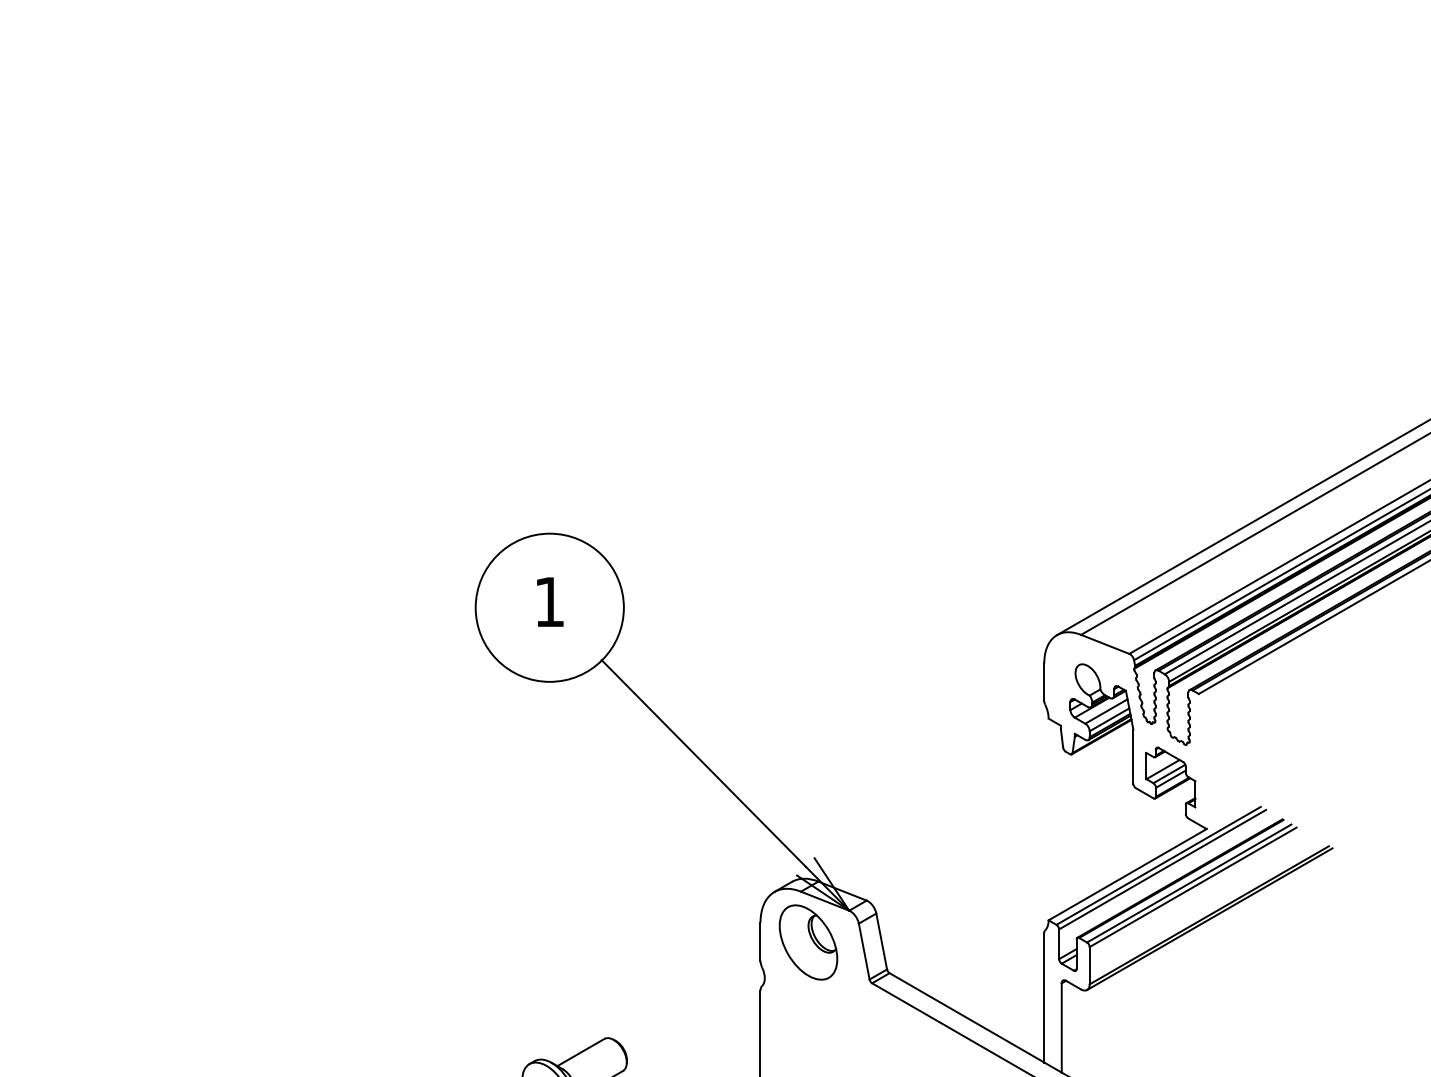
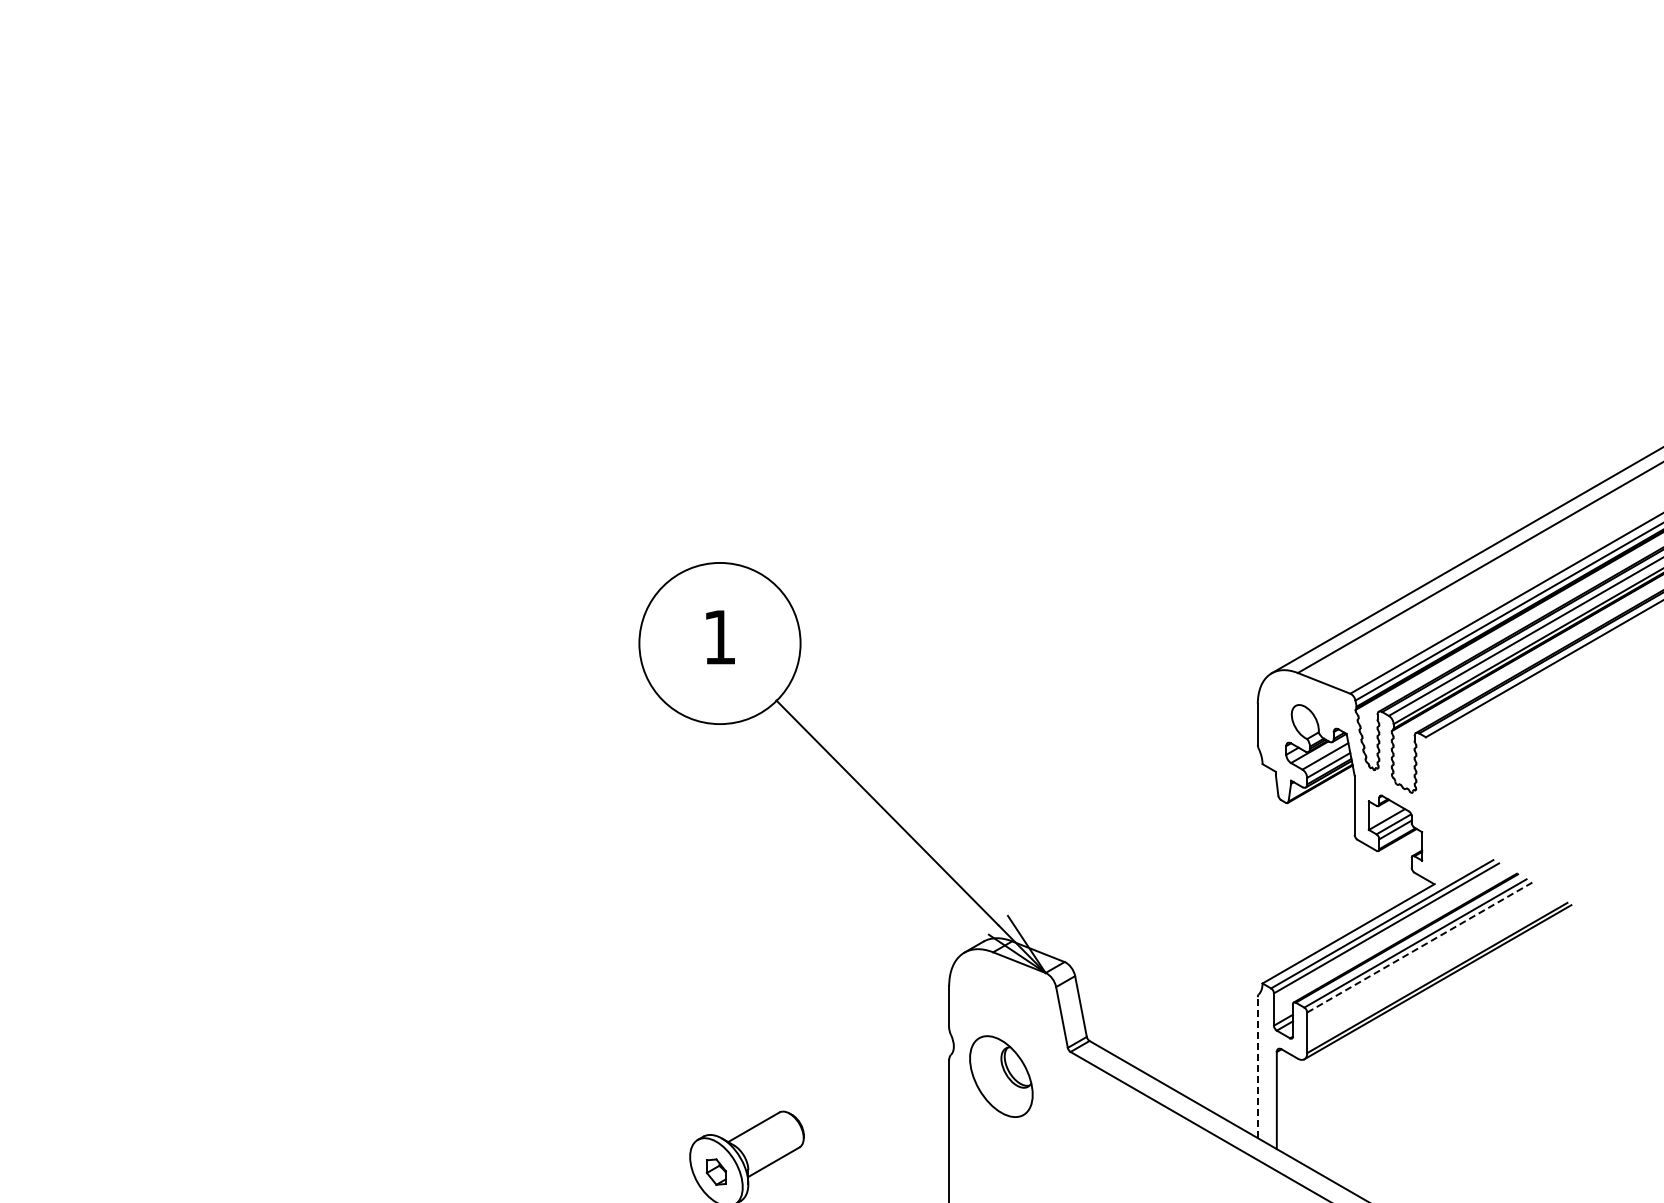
line: (1192, 887) -> (1419, 947), solid -> dashed
part: (808, 942) -> (1001, 1076), moved
line: (1043, 997) -> (1257, 1067), solid -> dashed

